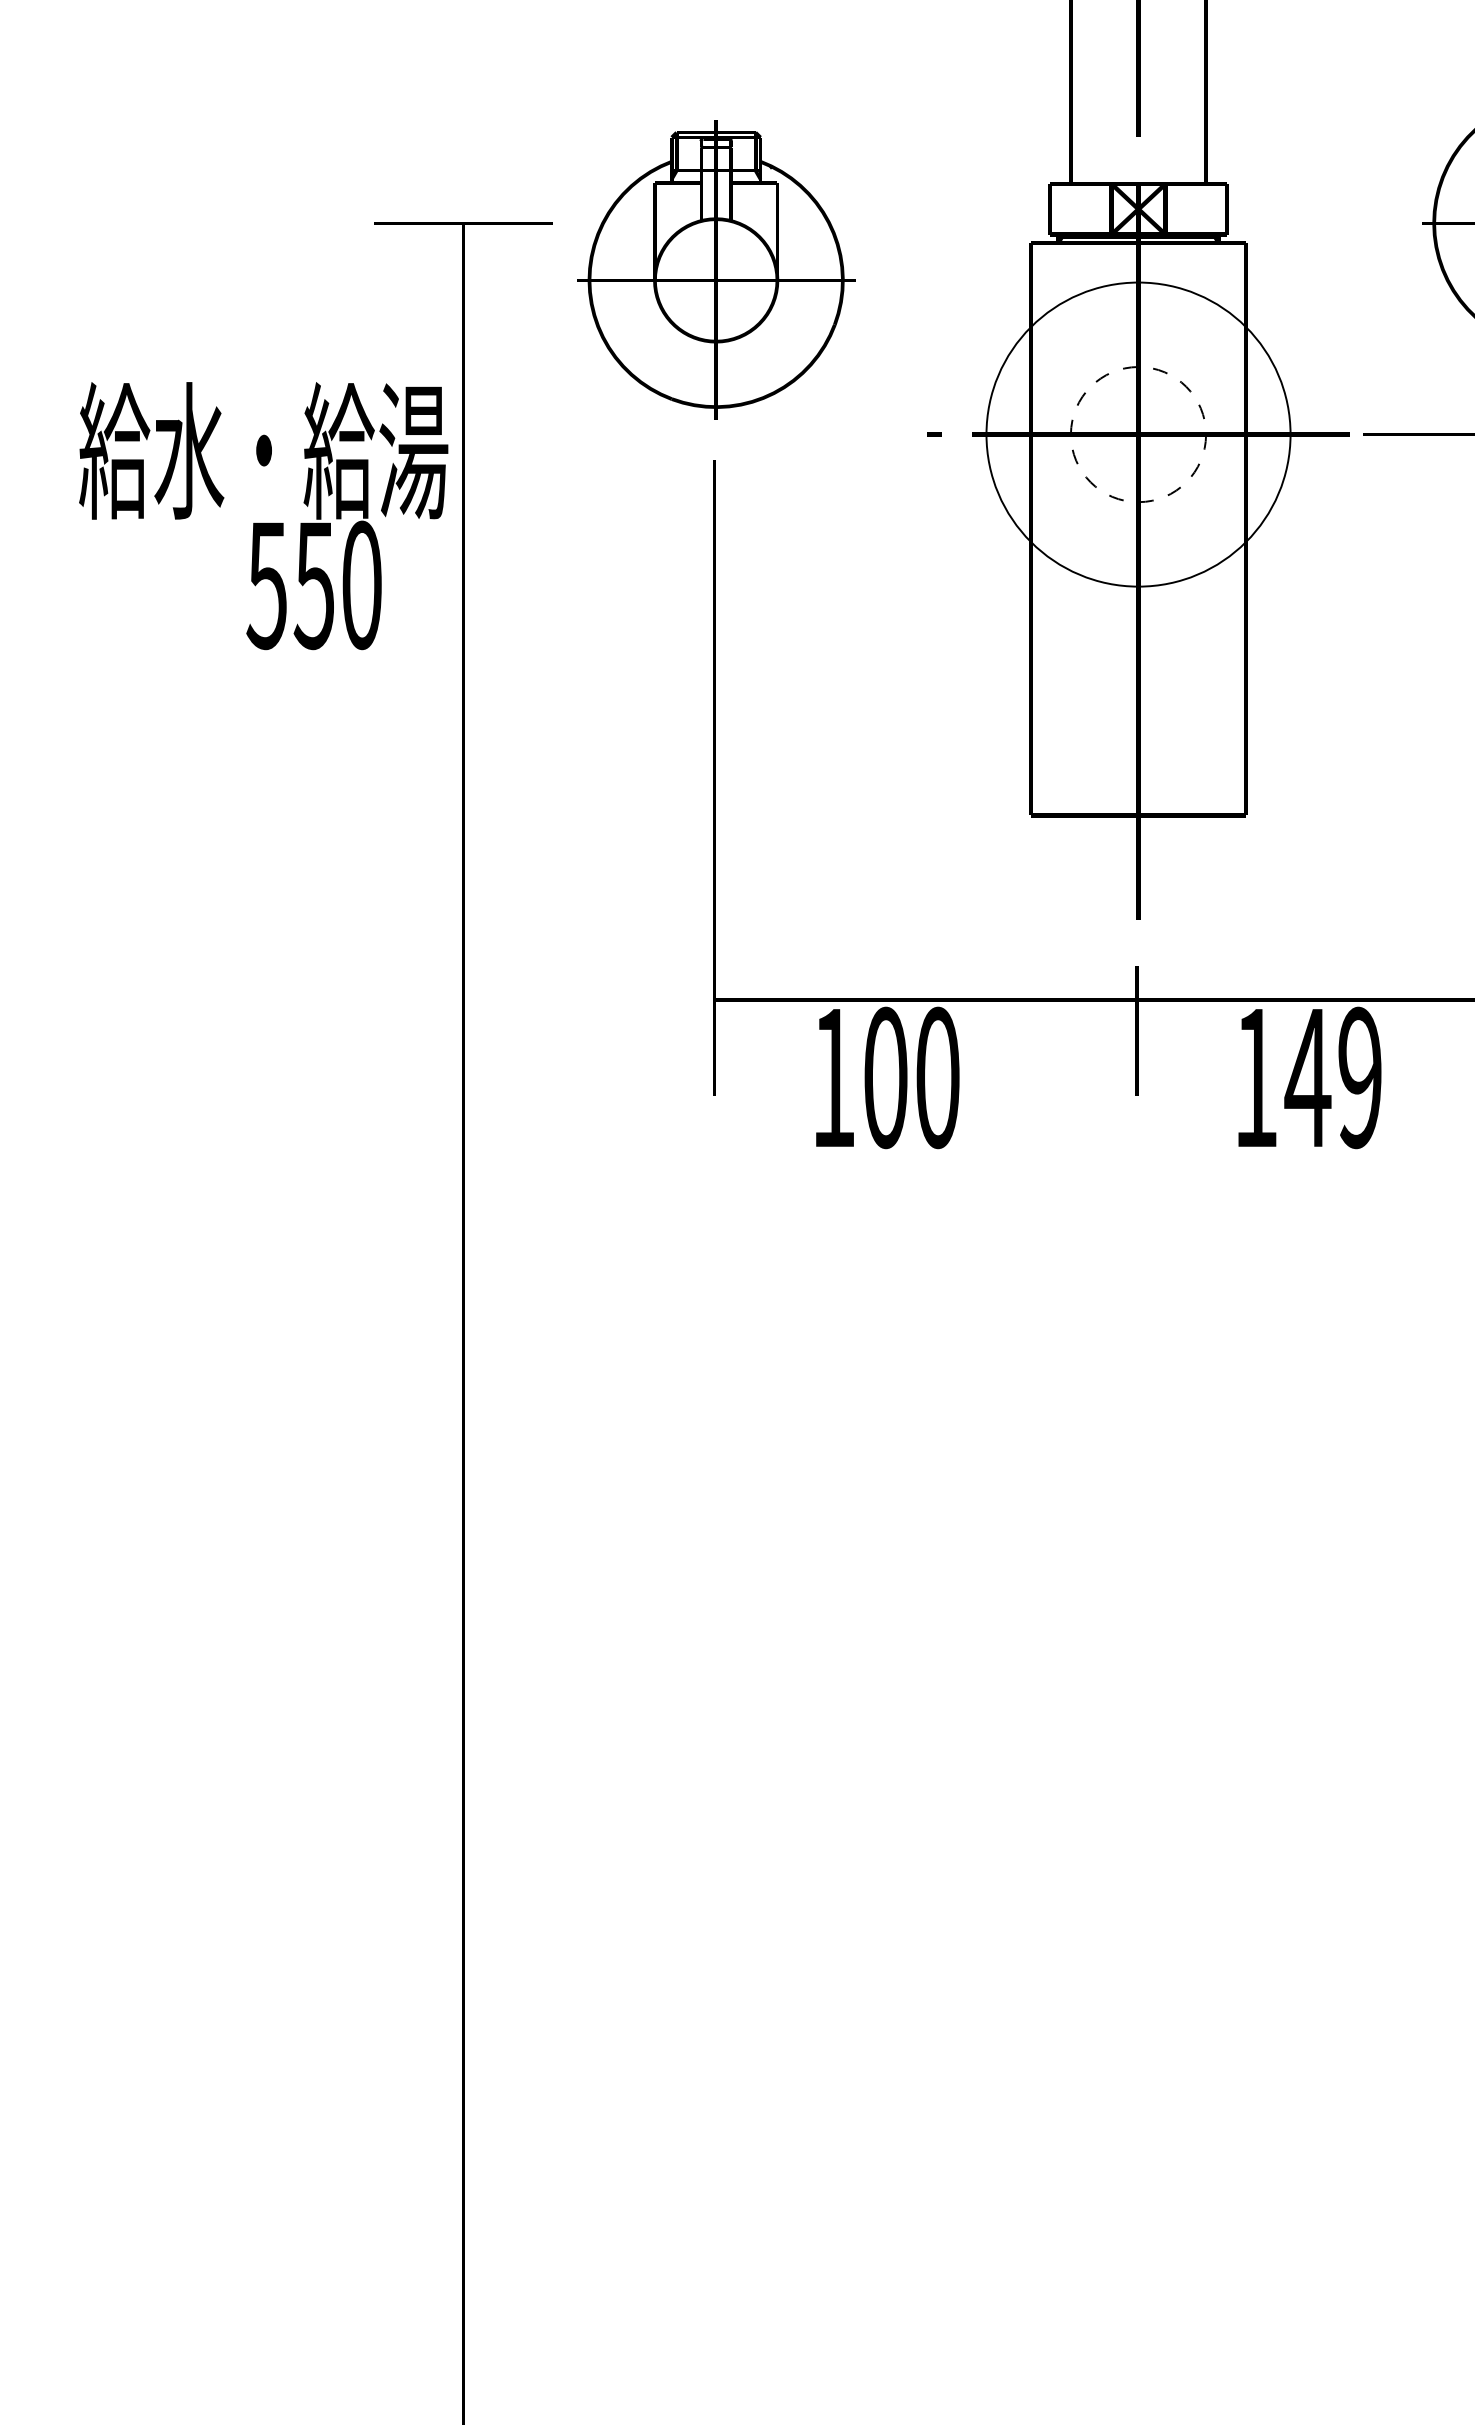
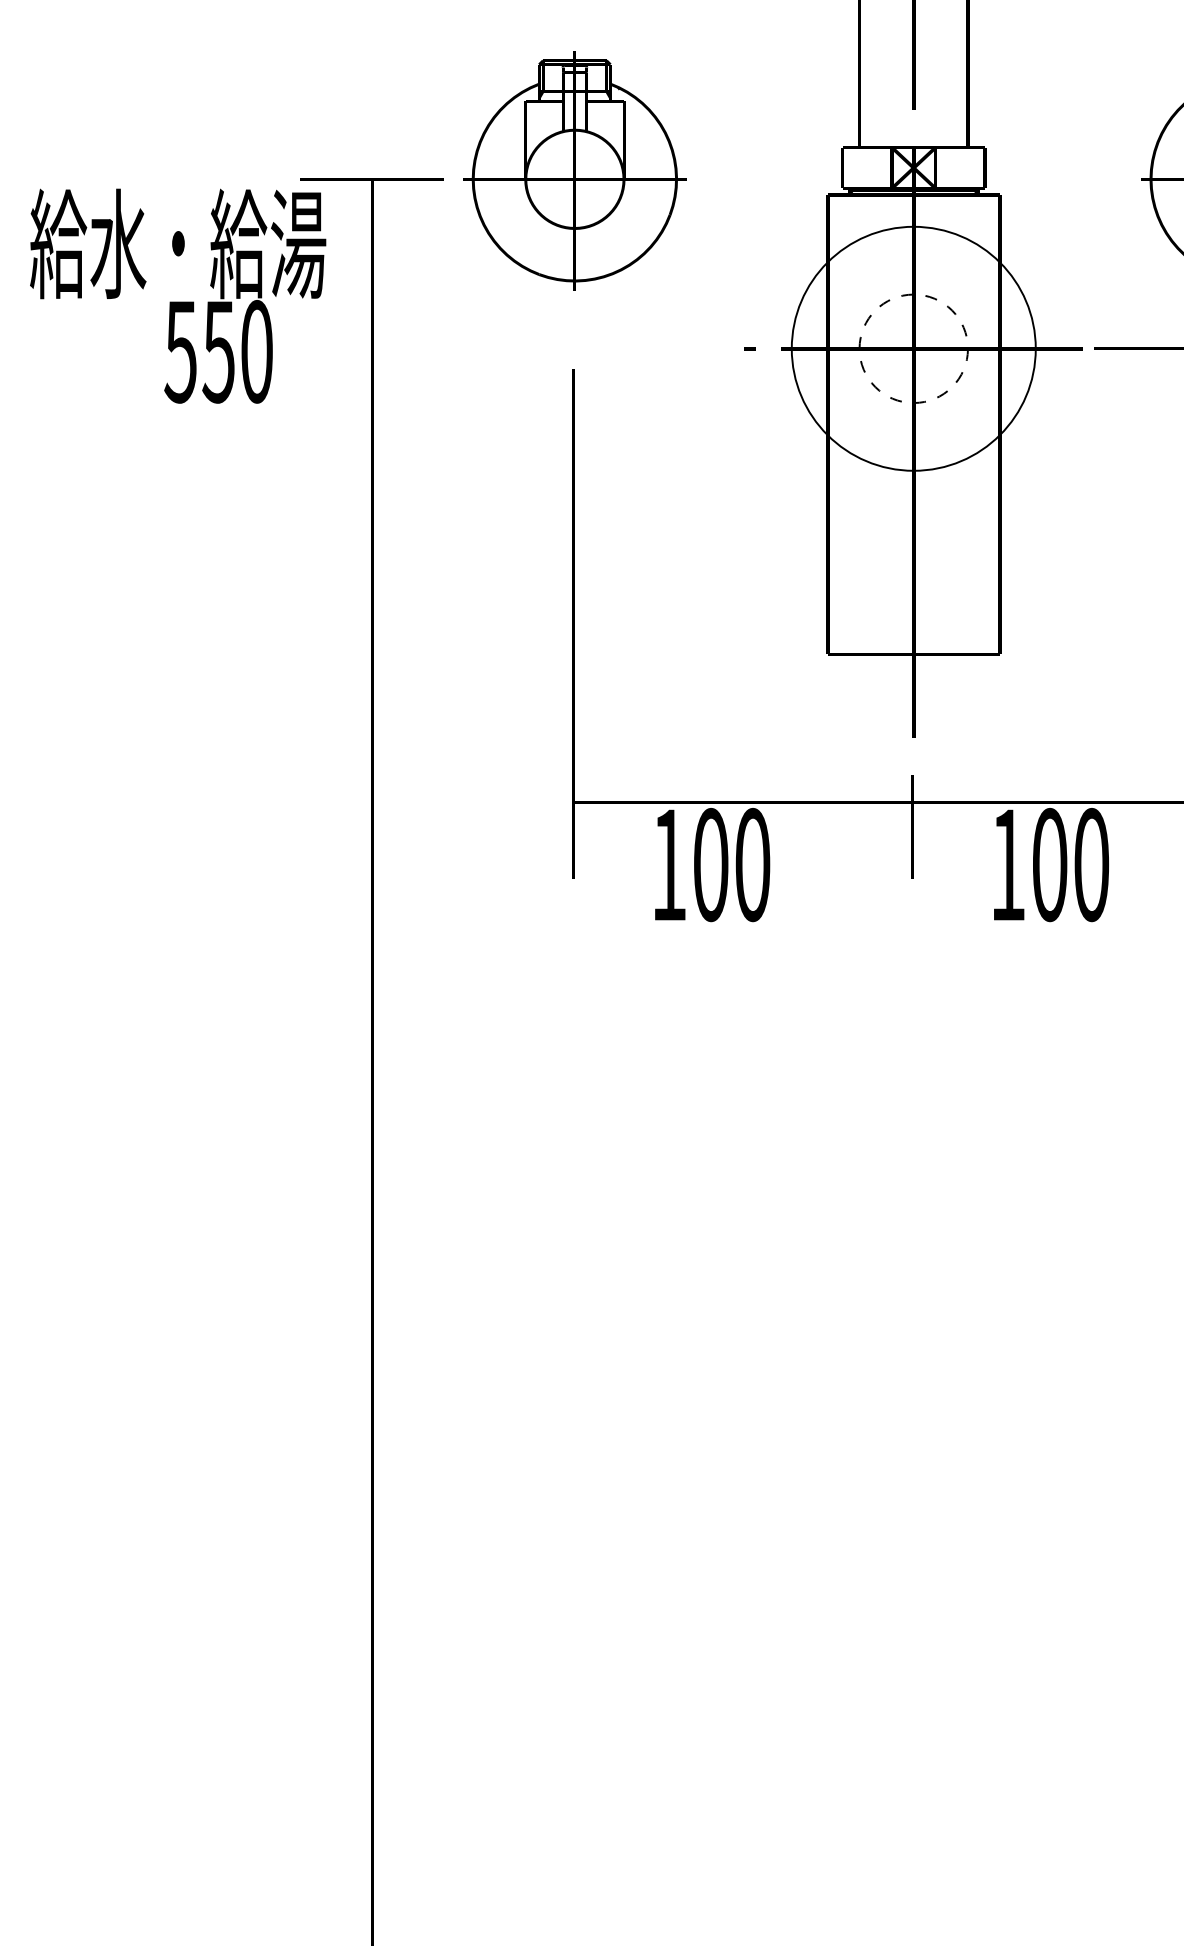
part: (716, 269) -> (575, 170), moved
text: (263, 516) -> (177, 296), moved
text: (1332, 1077) -> (1069, 864), 149 -> 100

